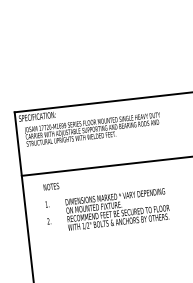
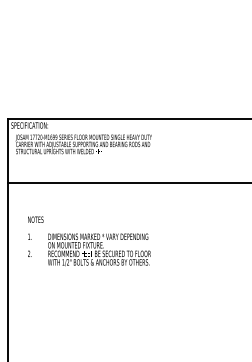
text: (107, 202) -> (89, 241), moved

